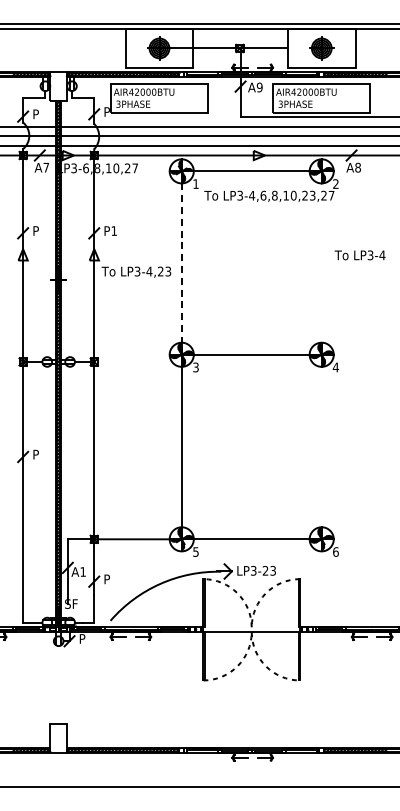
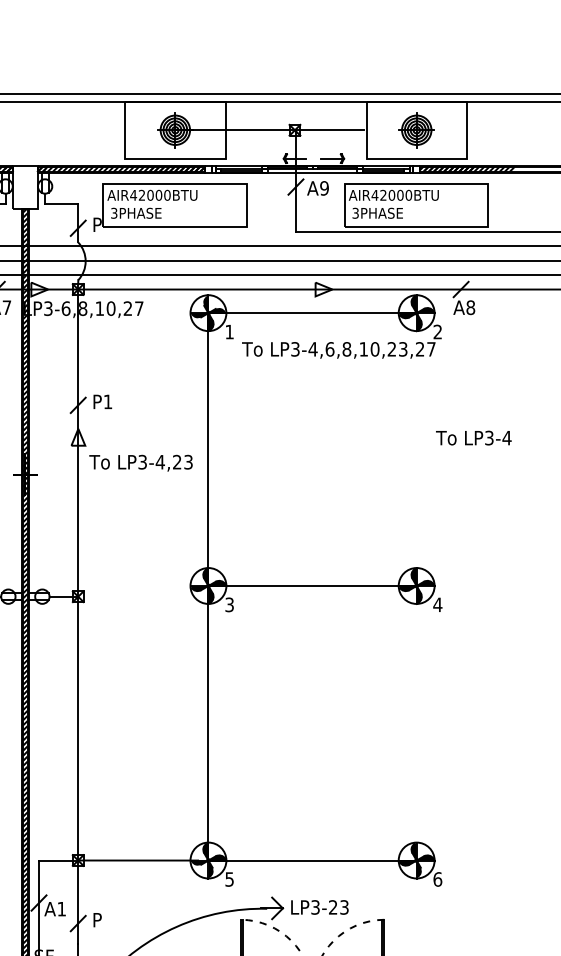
line: (181, 263) -> (208, 450), dashed -> solid

